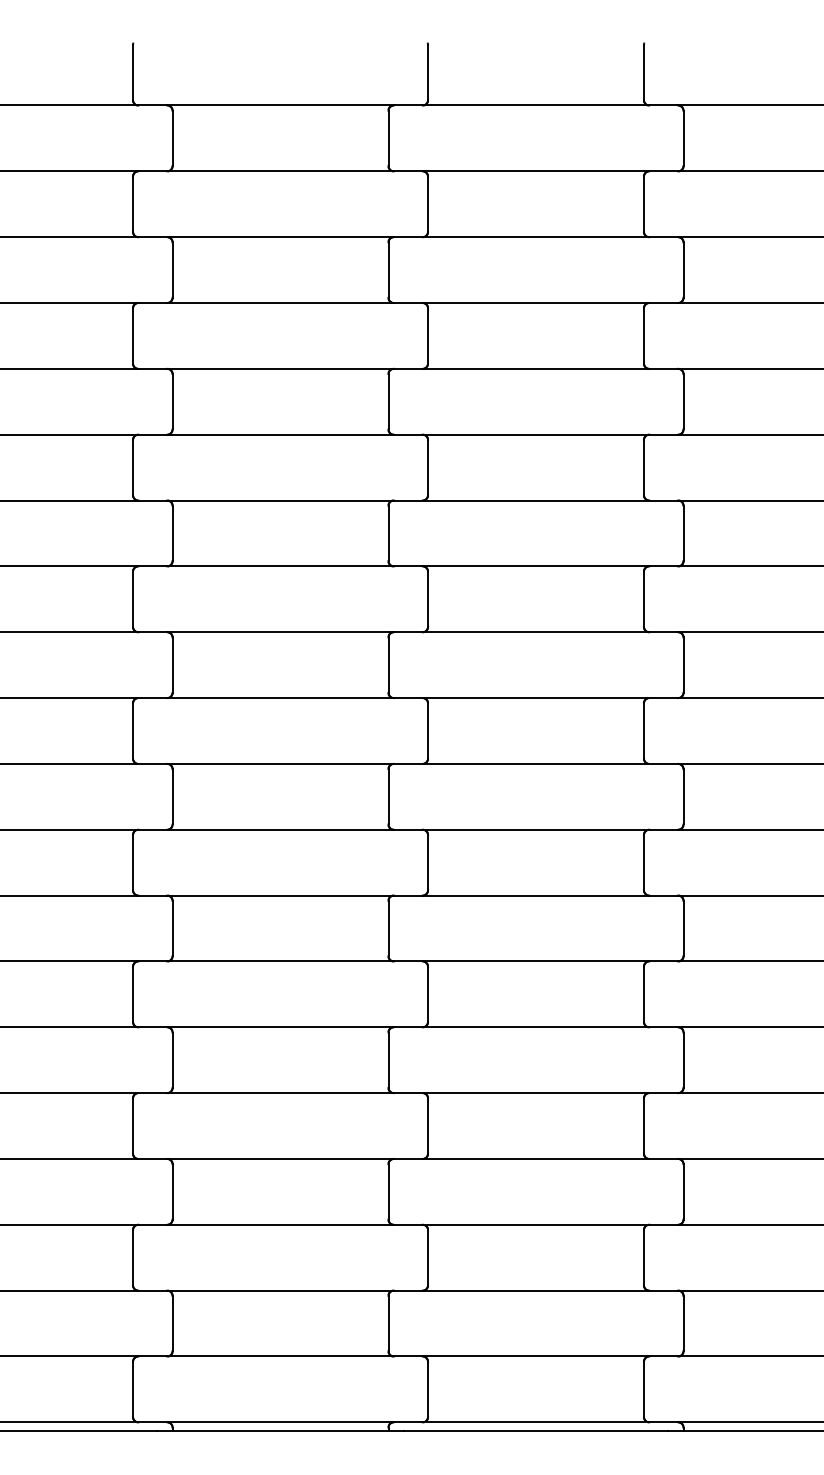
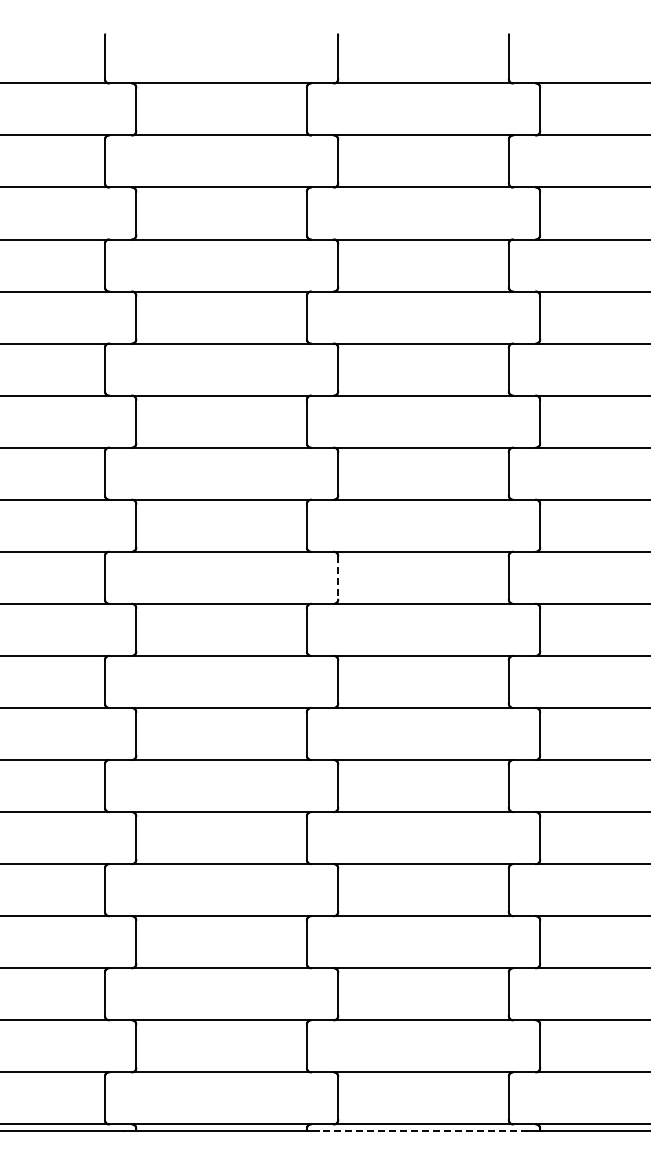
line: (428, 730) -> (338, 577), solid -> dashed
line: (535, 1431) -> (423, 1131), solid -> dashed

